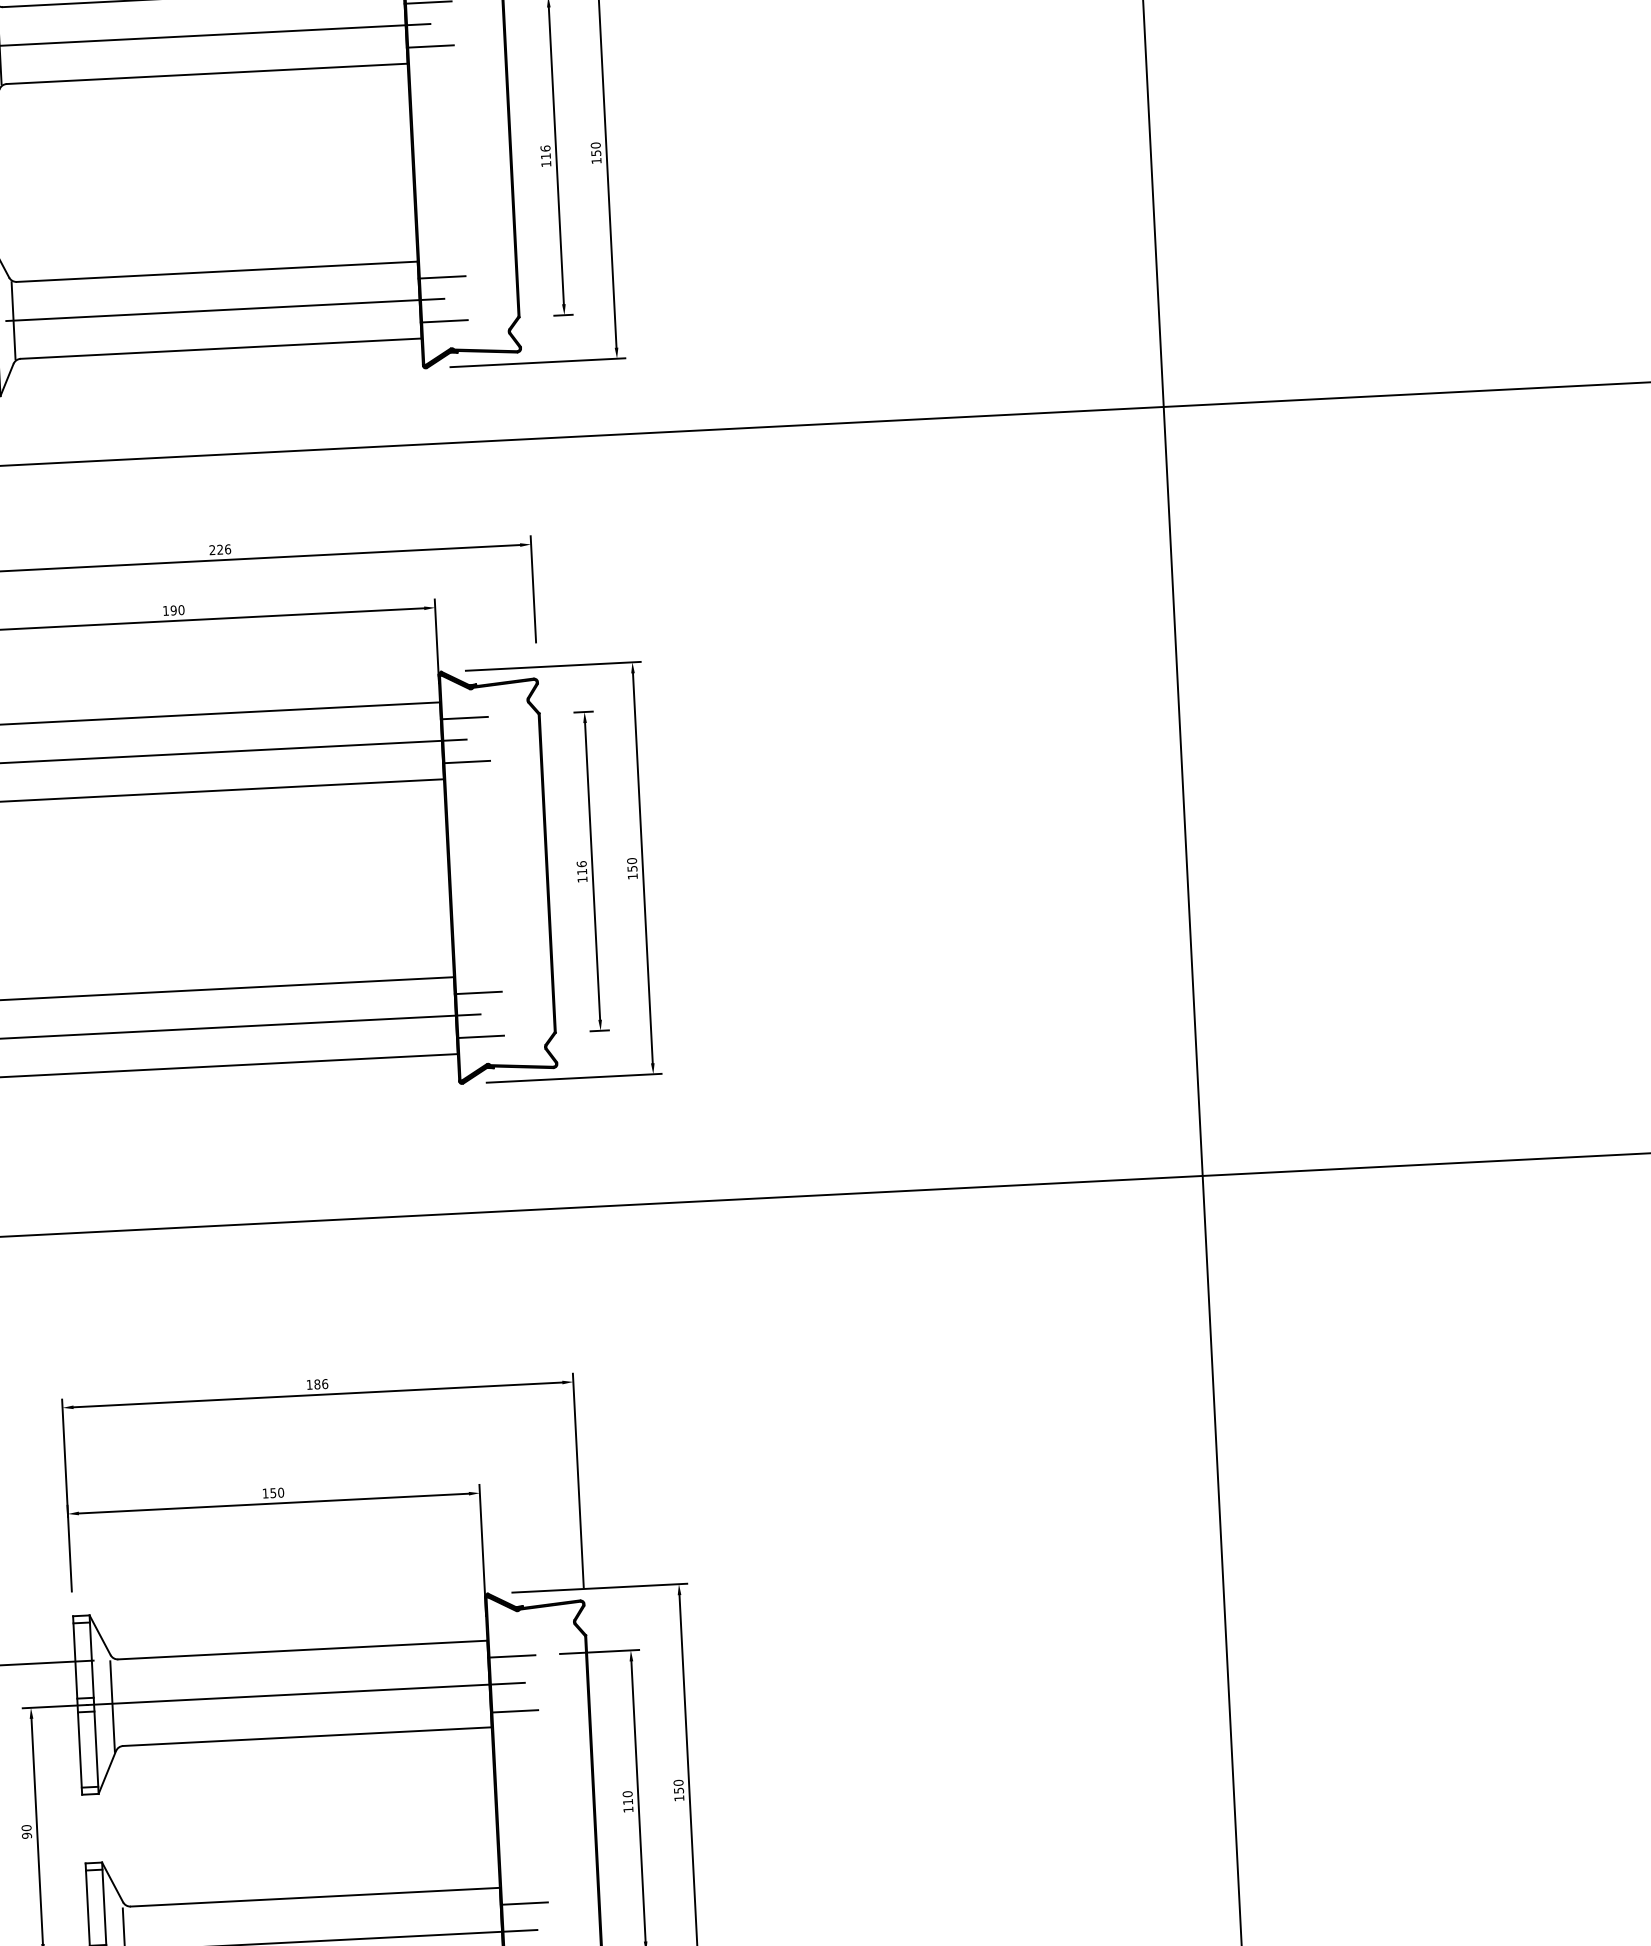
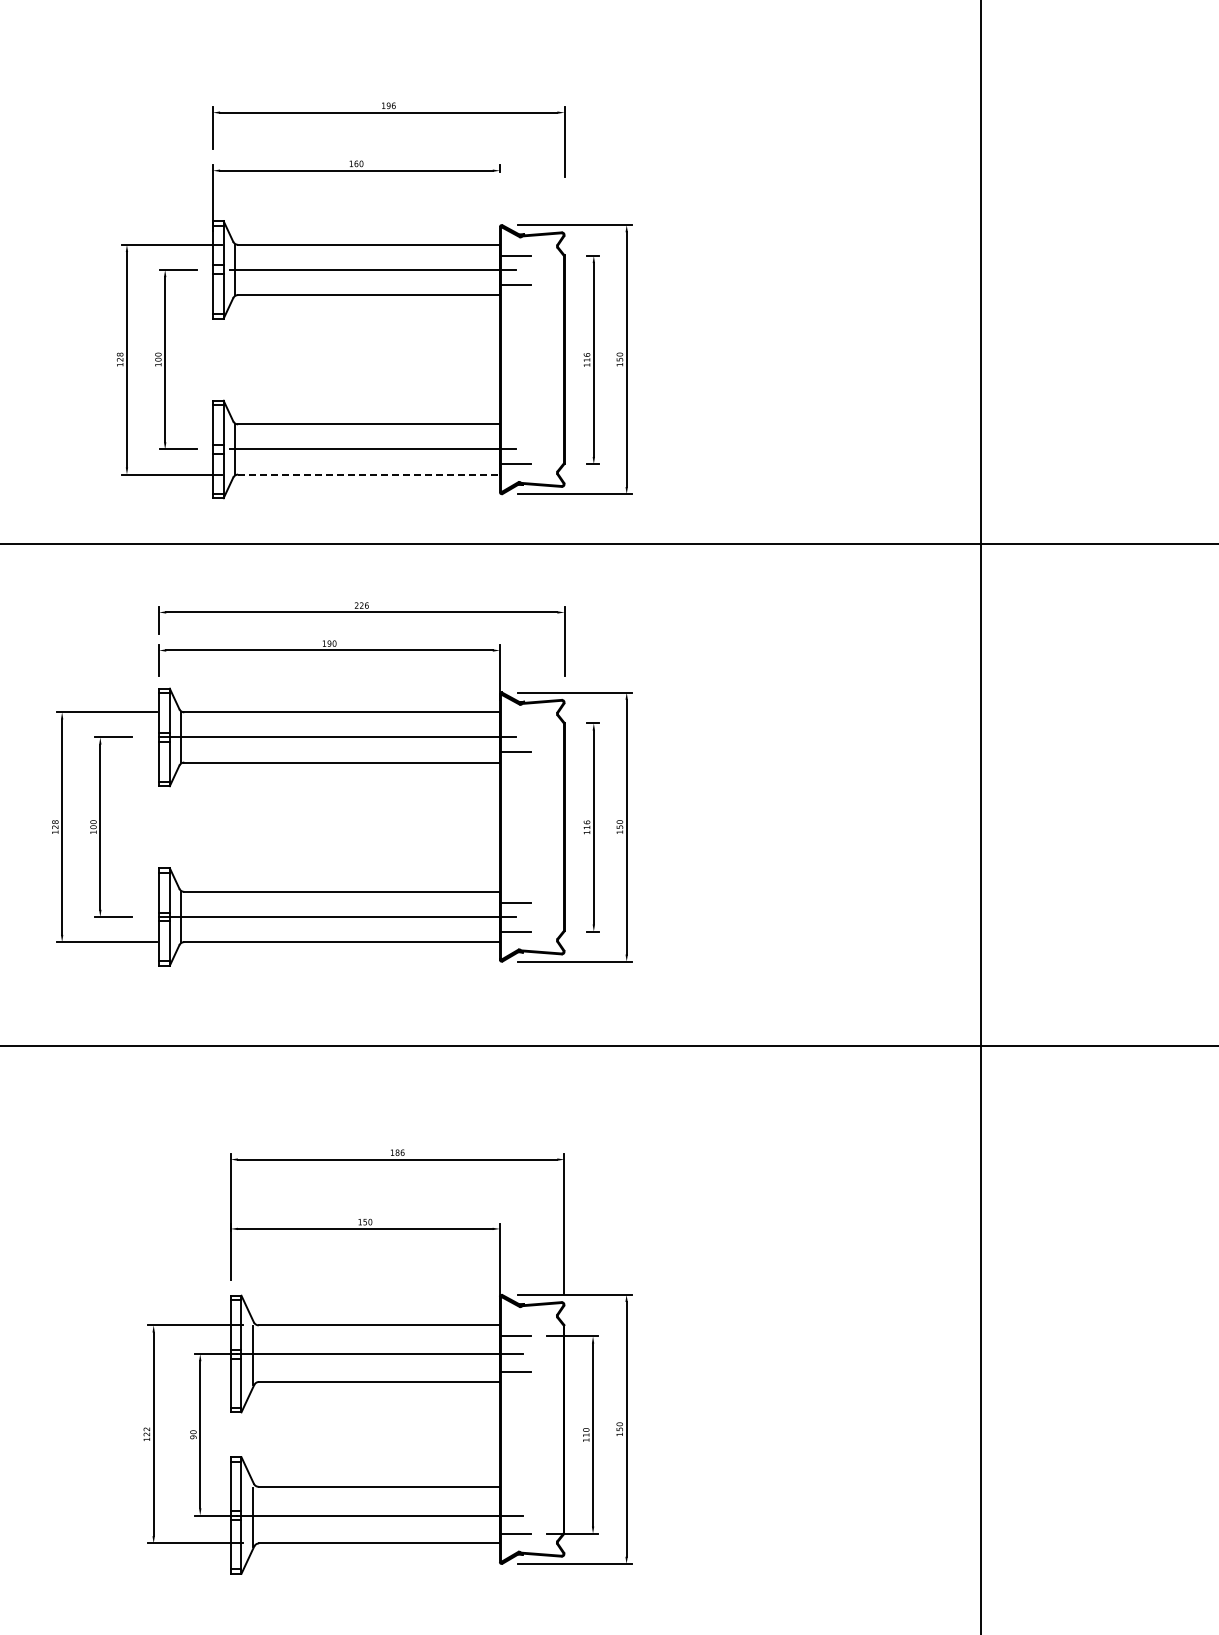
line: (440, 277) -> (514, 435), removed
line: (221, 348) -> (369, 474), solid -> dashed
line: (463, 718) -> (514, 723), removed
line: (523, 1903) -> (514, 1497), removed

